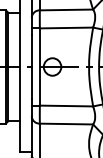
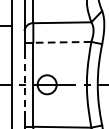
line: (66, 28) -> (62, 42), solid -> dashed
line: (31, 67) -> (24, 85), solid -> dashed

